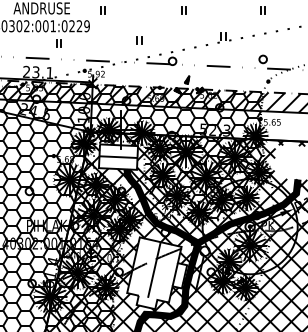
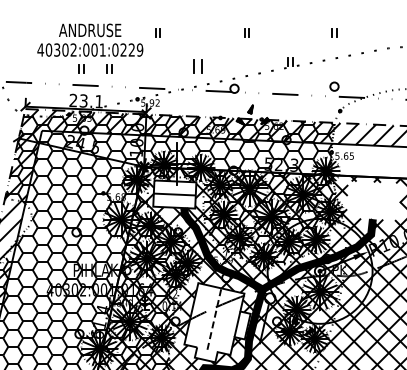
part: (139, 40) -> (197, 65), size x1.6
part: (33, 42) -> (81, 68), added
line: (154, 269) -> (214, 318), solid -> dashed

